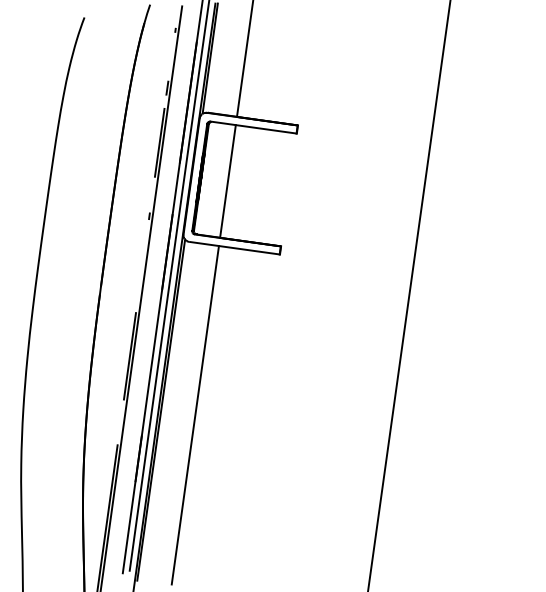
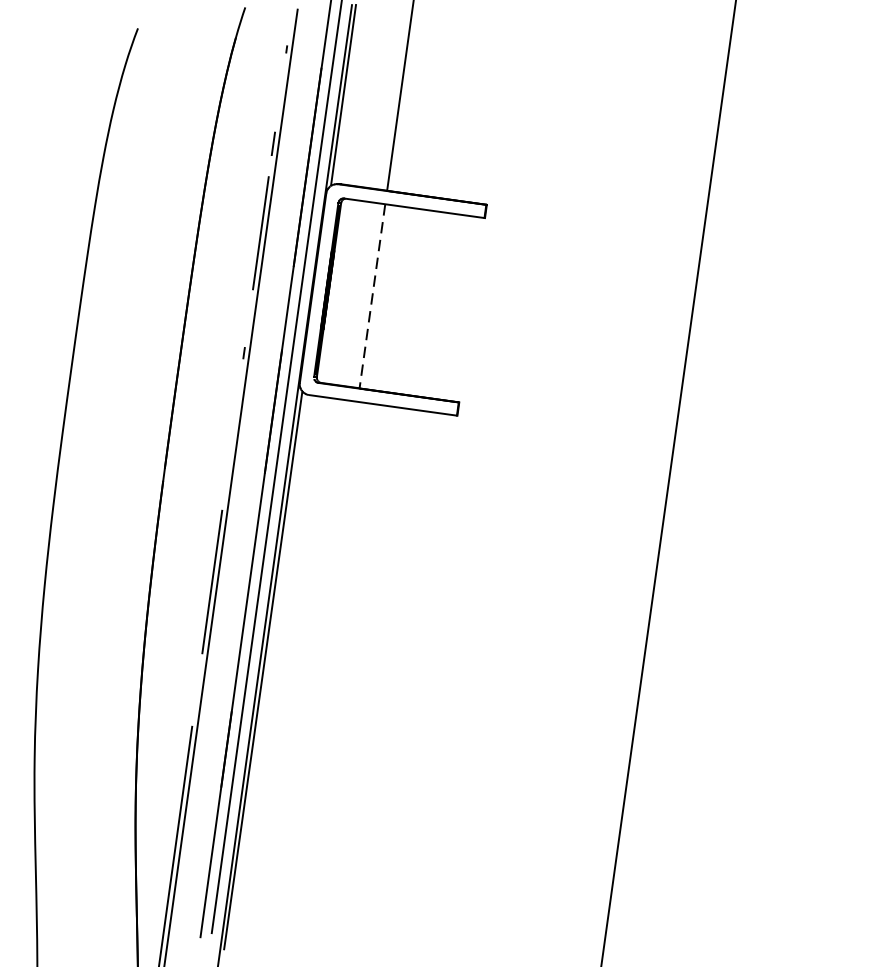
line: (227, 181) -> (371, 296), solid -> dashed
line: (194, 415) -> (317, 678), removed

